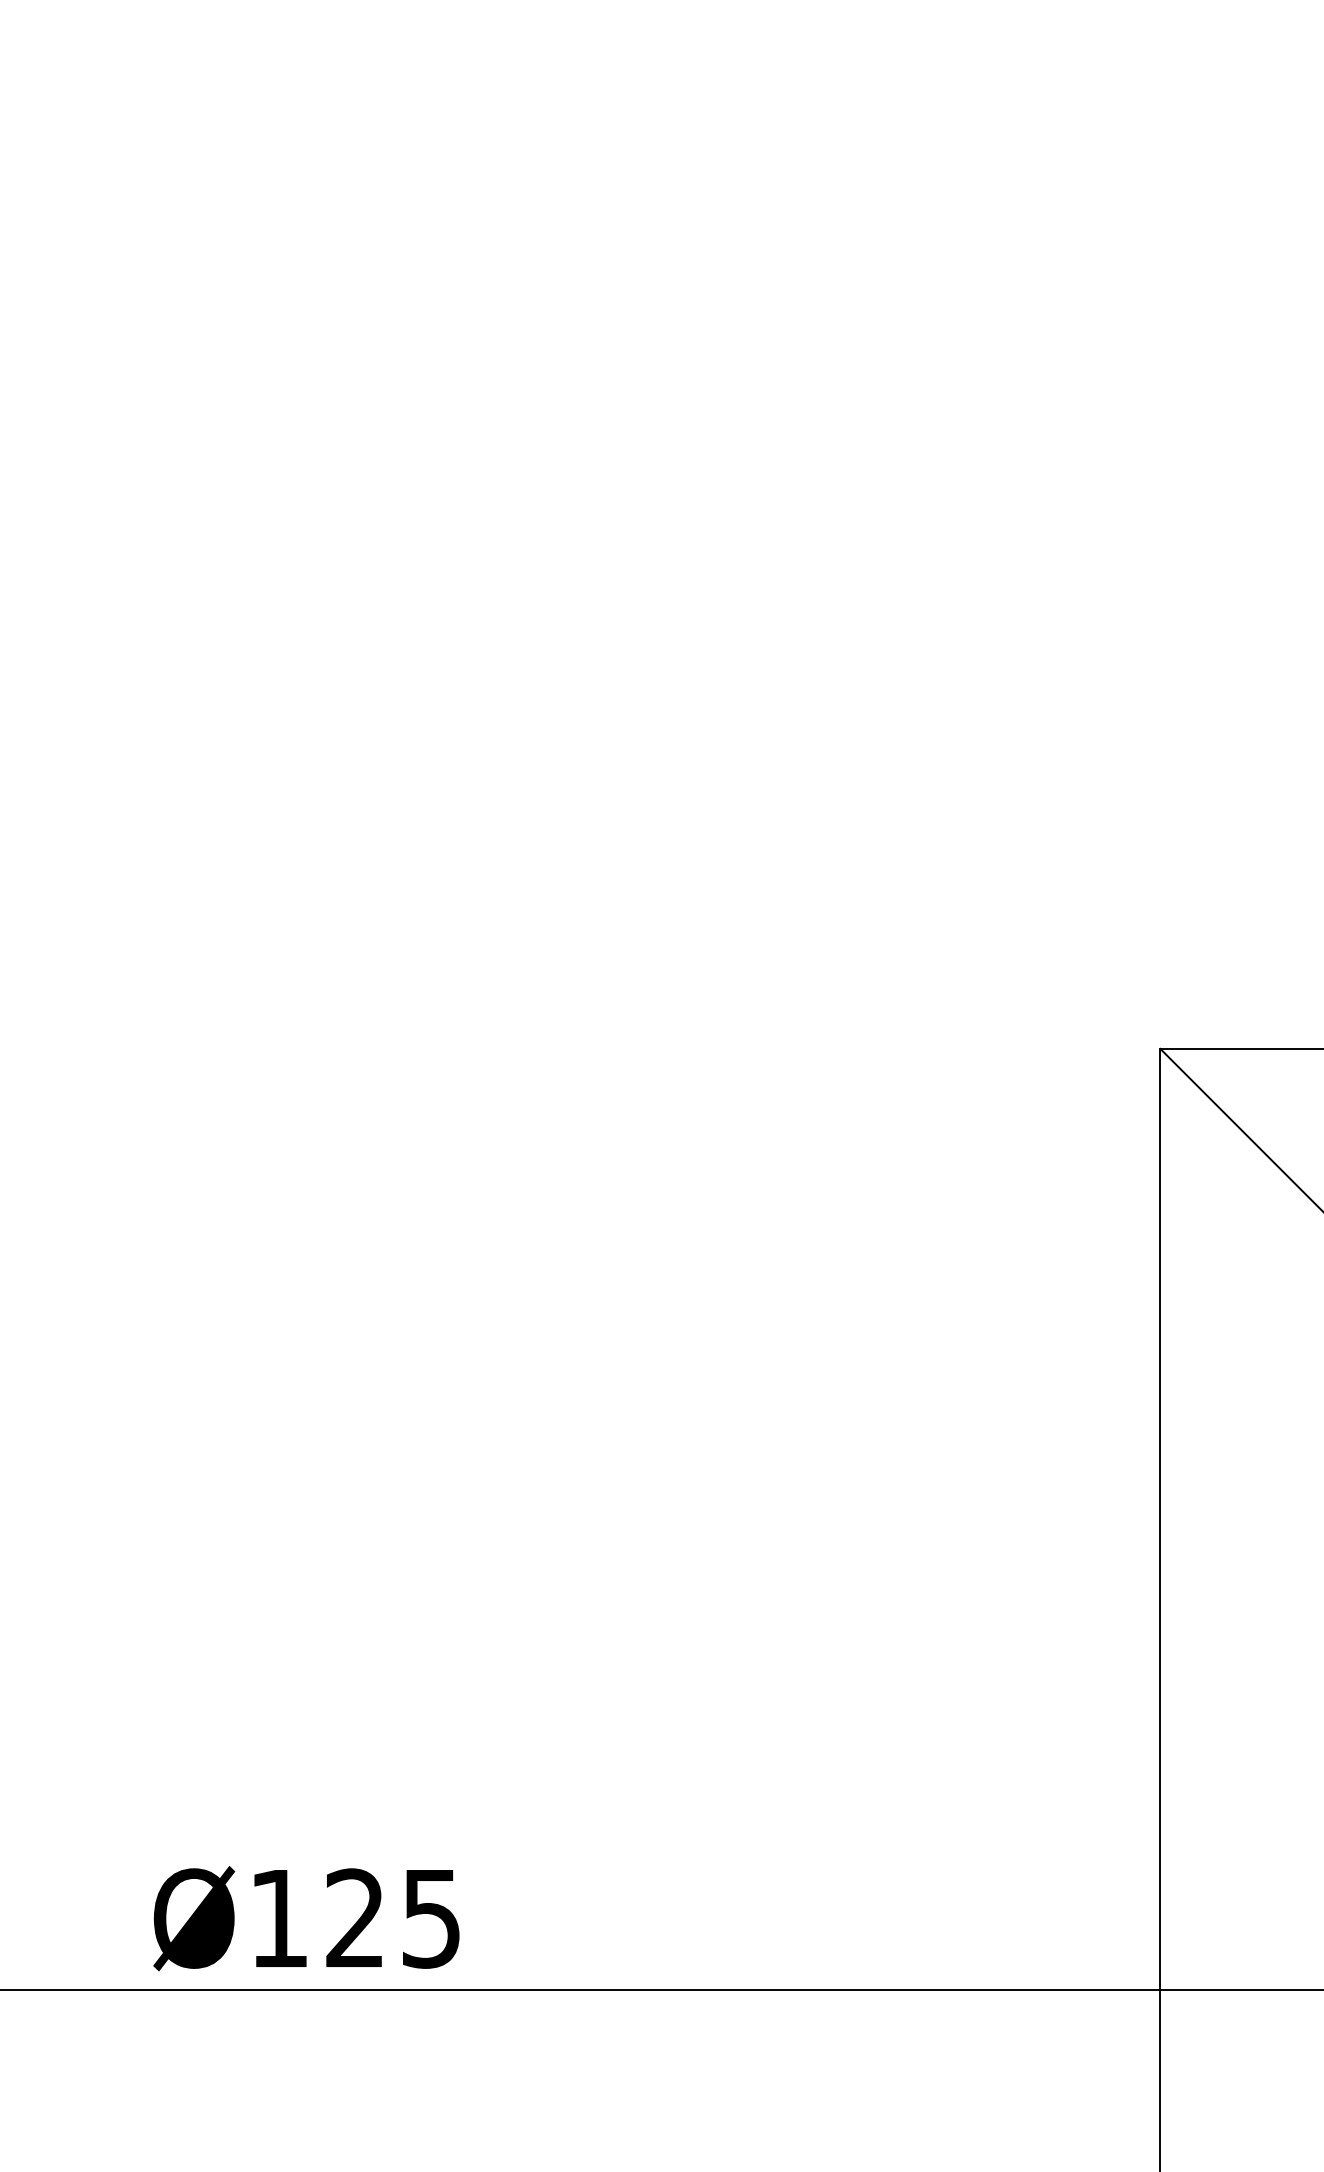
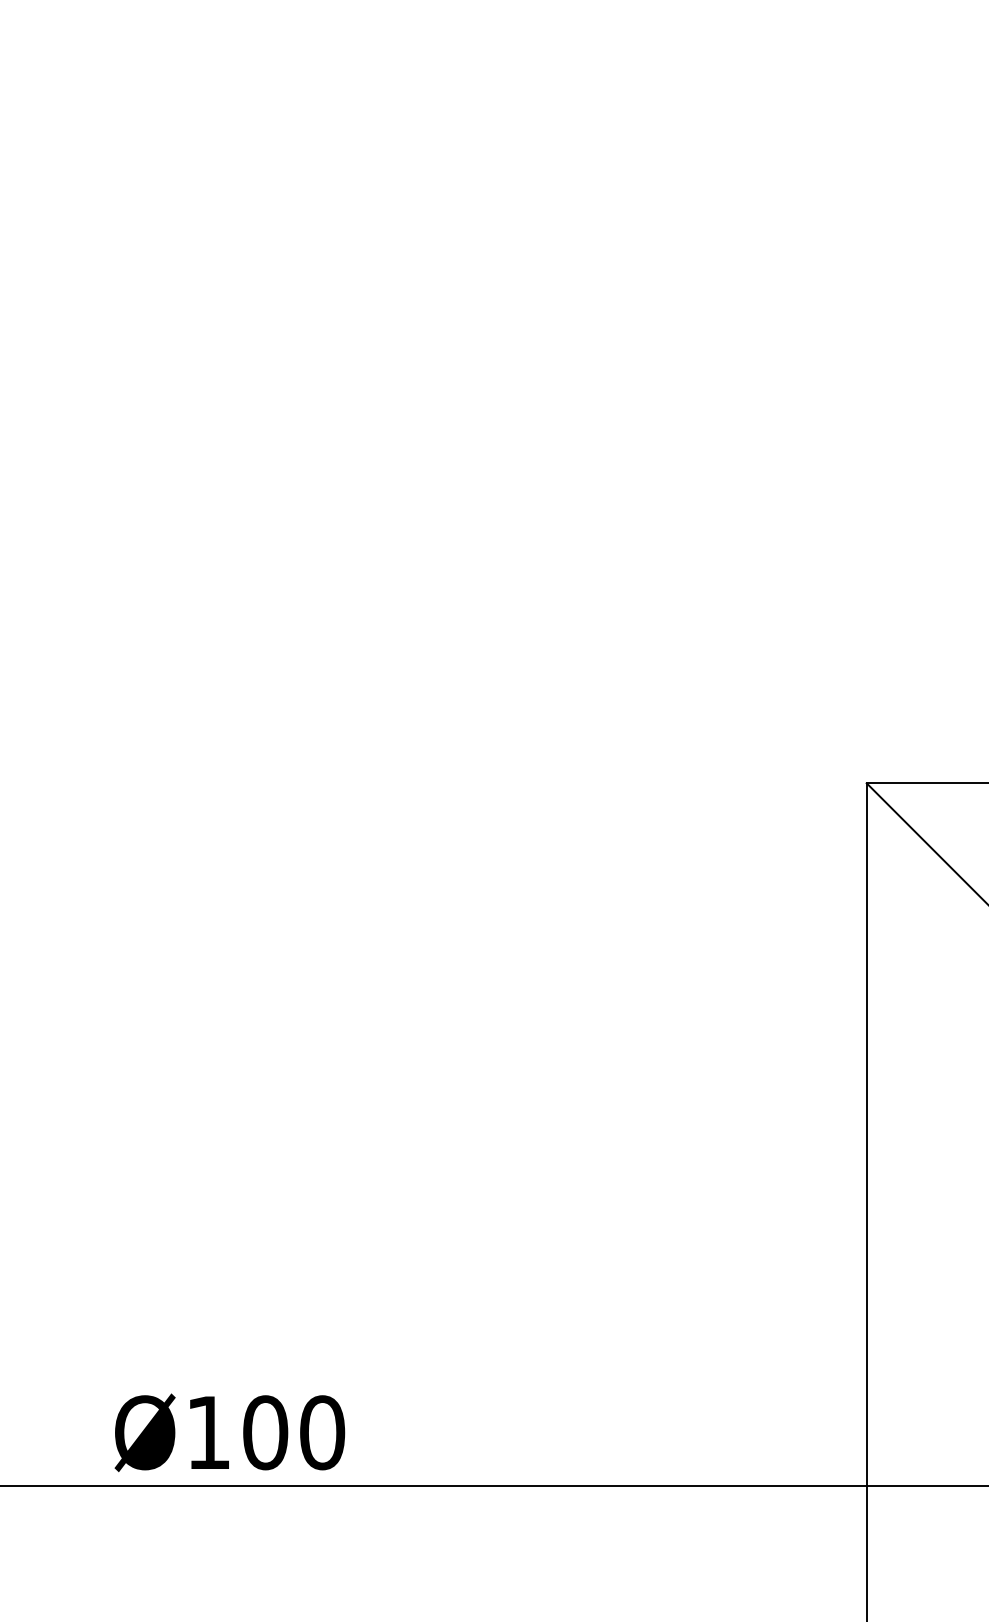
text: (394, 1918) -> (294, 1432), Ø125 -> Ø100

